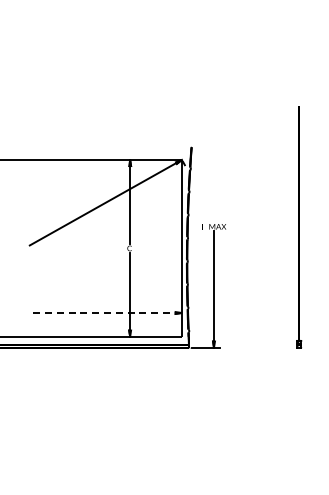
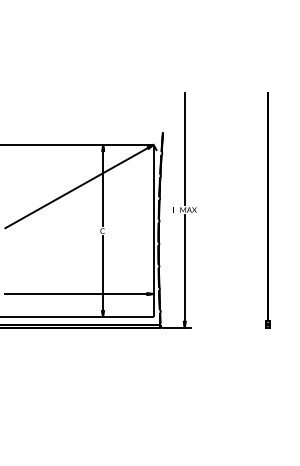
line: (213, 164) -> (184, 149), added
line: (105, 312) -> (79, 293), dashed -> solid

